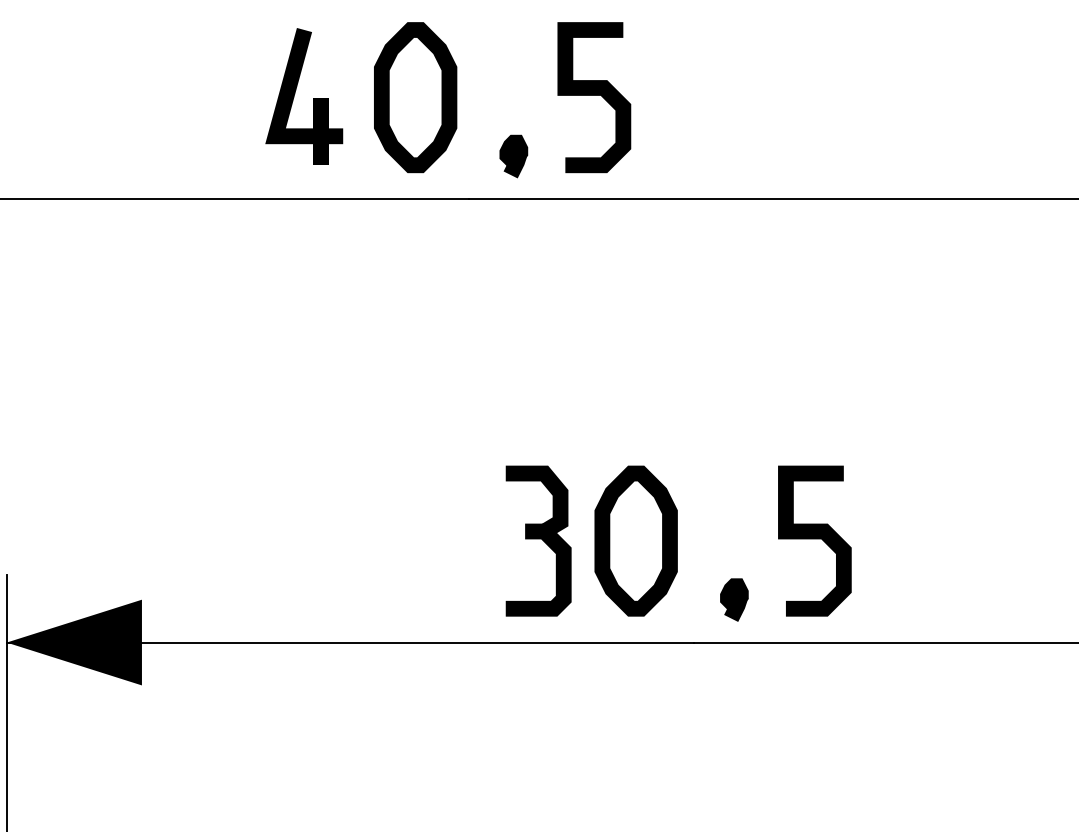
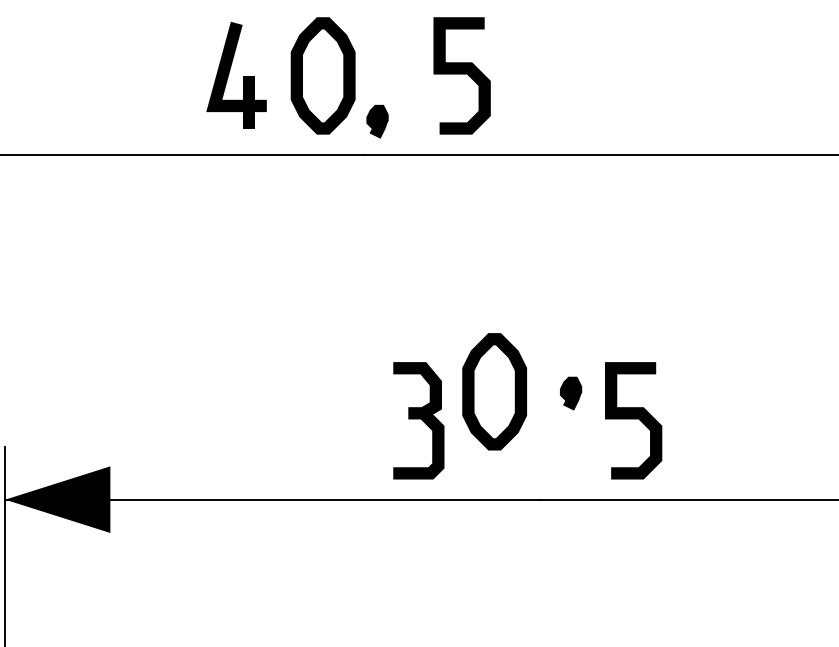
part: (513, 156) -> (377, 121), moved
part: (635, 540) -> (494, 391), moved
part: (734, 599) -> (571, 393), moved

